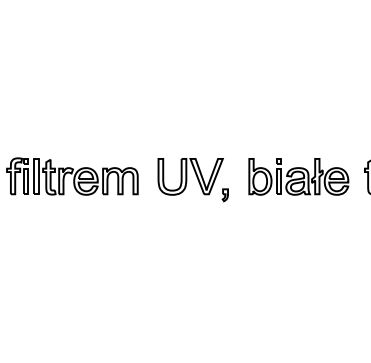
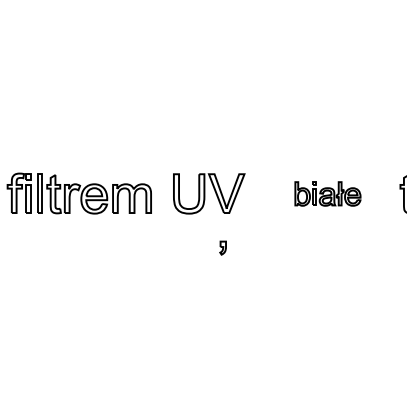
part: (298, 176) -> (327, 193), size x0.6
part: (224, 195) -> (222, 248), moved

